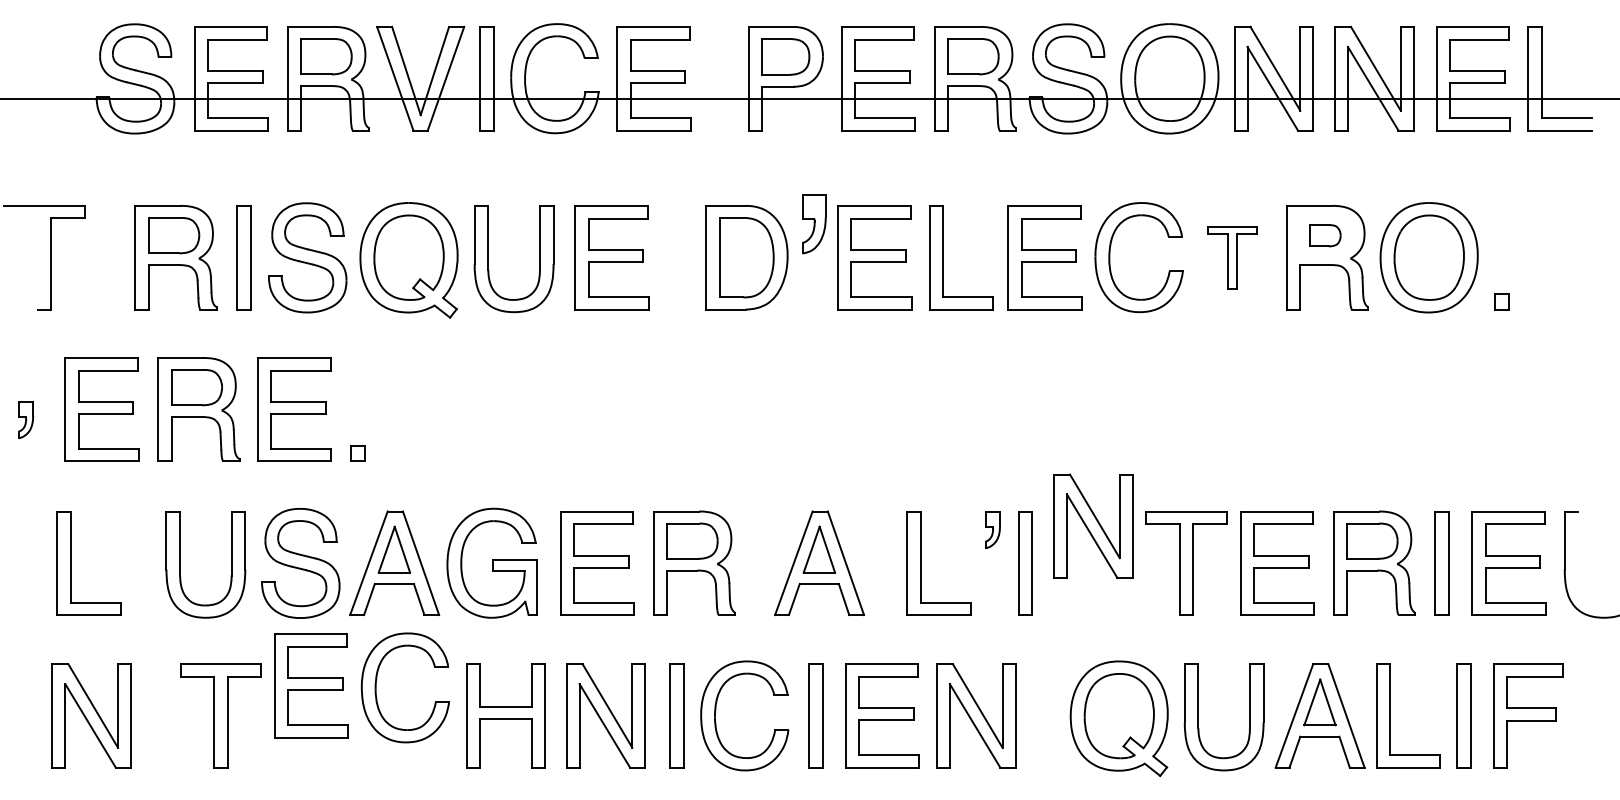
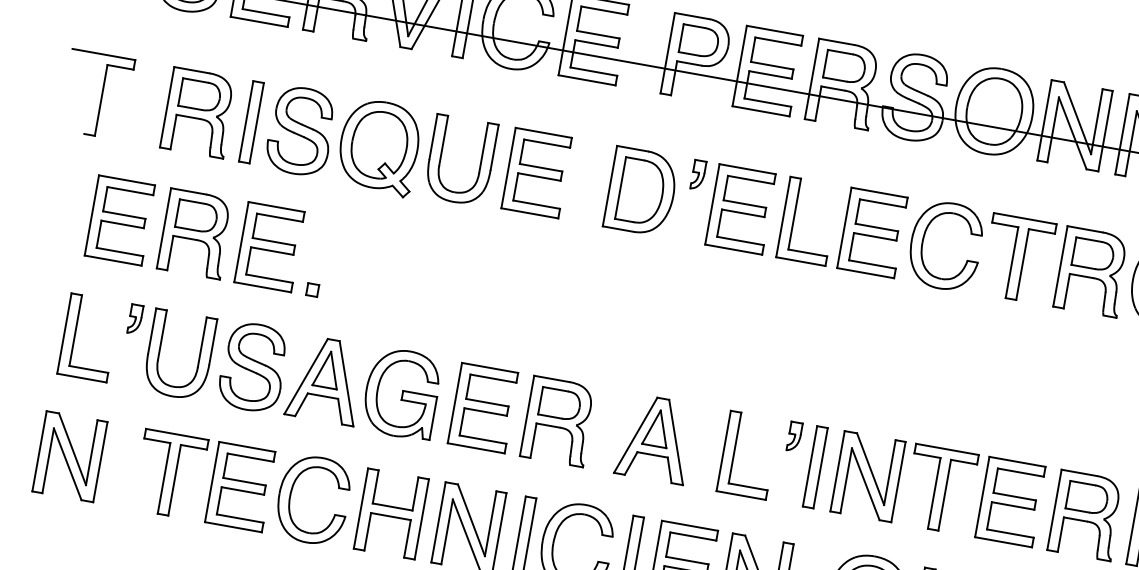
part: (814, 224) -> (698, 175), size x0.62
part: (1325, 235) -> (1093, 254), size x1.67
part: (1232, 257) -> (1018, 258), size x1.67
part: (25, 419) -> (135, 319), moved
part: (1093, 526) -> (868, 476), moved
part: (311, 685) -> (240, 486), moved
part: (376, 687) -> (290, 495), moved

